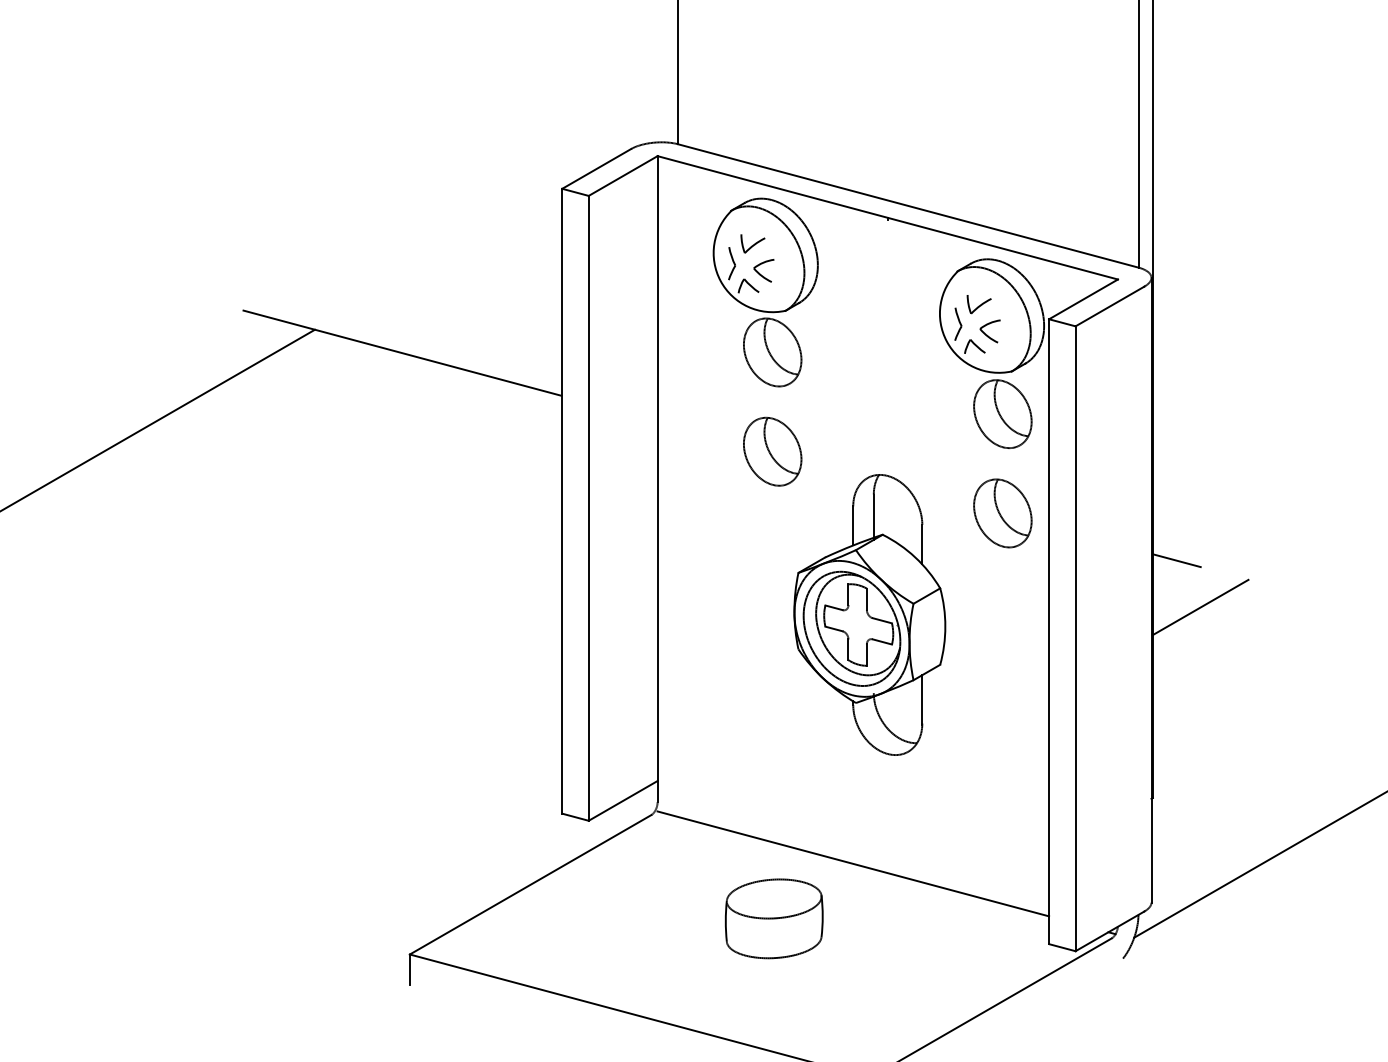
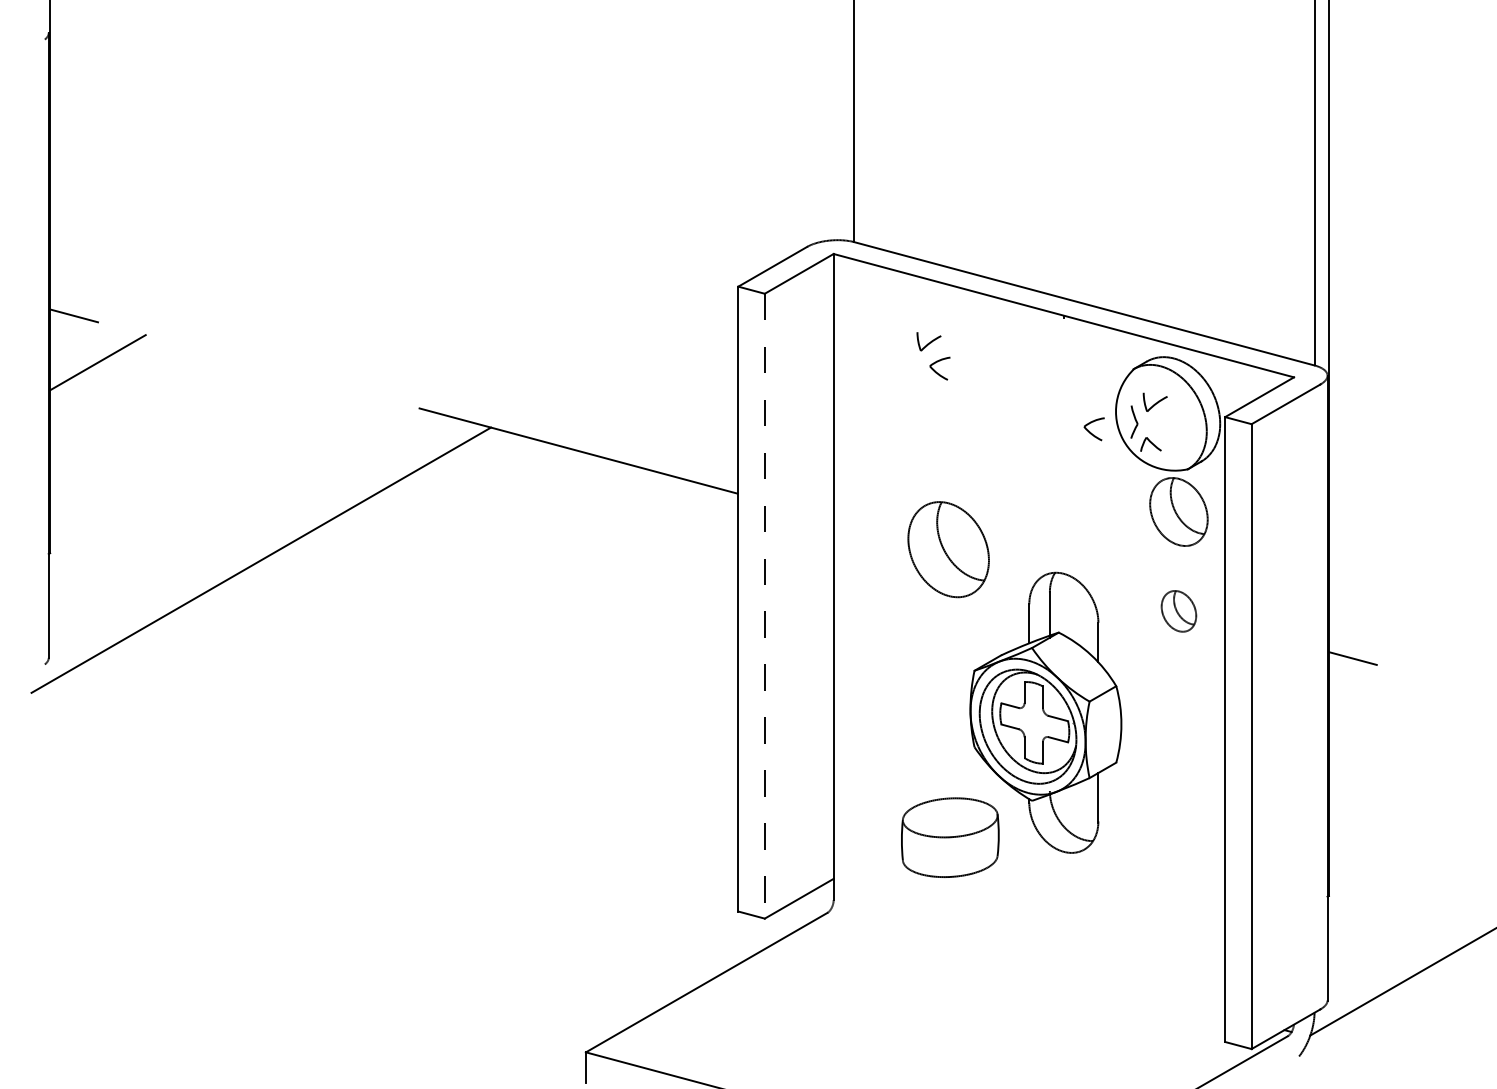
part: (765, 292) -> (941, 390), removed
part: (989, 331) -> (1093, 429), moved
part: (772, 451) -> (948, 549), size x1.4
line: (588, 508) -> (764, 606), solid -> dashed
part: (1002, 513) -> (1178, 611), size x0.6
line: (1200, 606) -> (1376, 704), removed
line: (853, 863) -> (1029, 961), removed
part: (774, 918) -> (950, 837), moved

